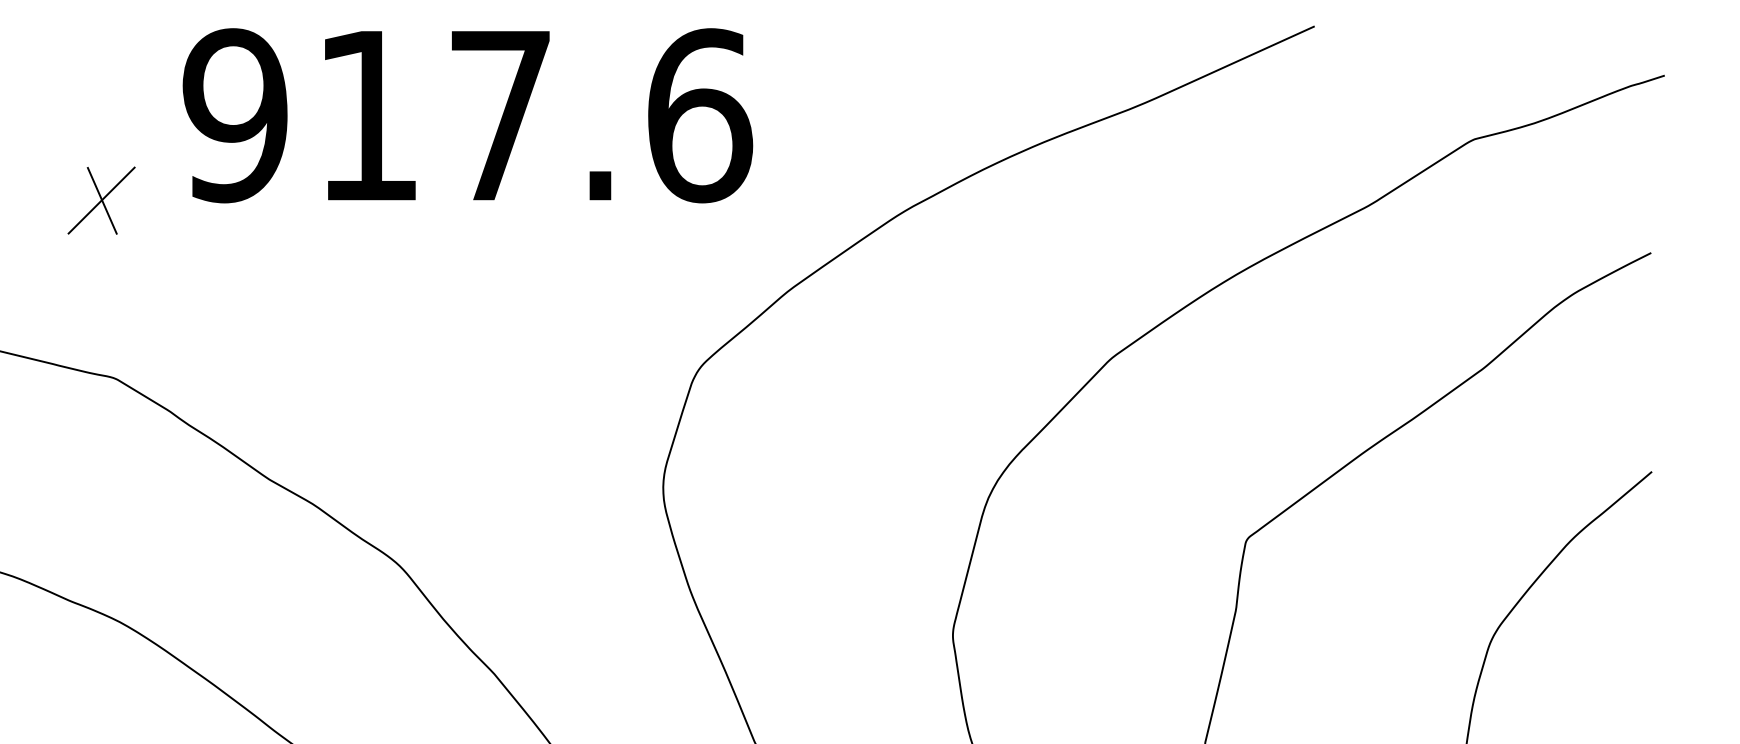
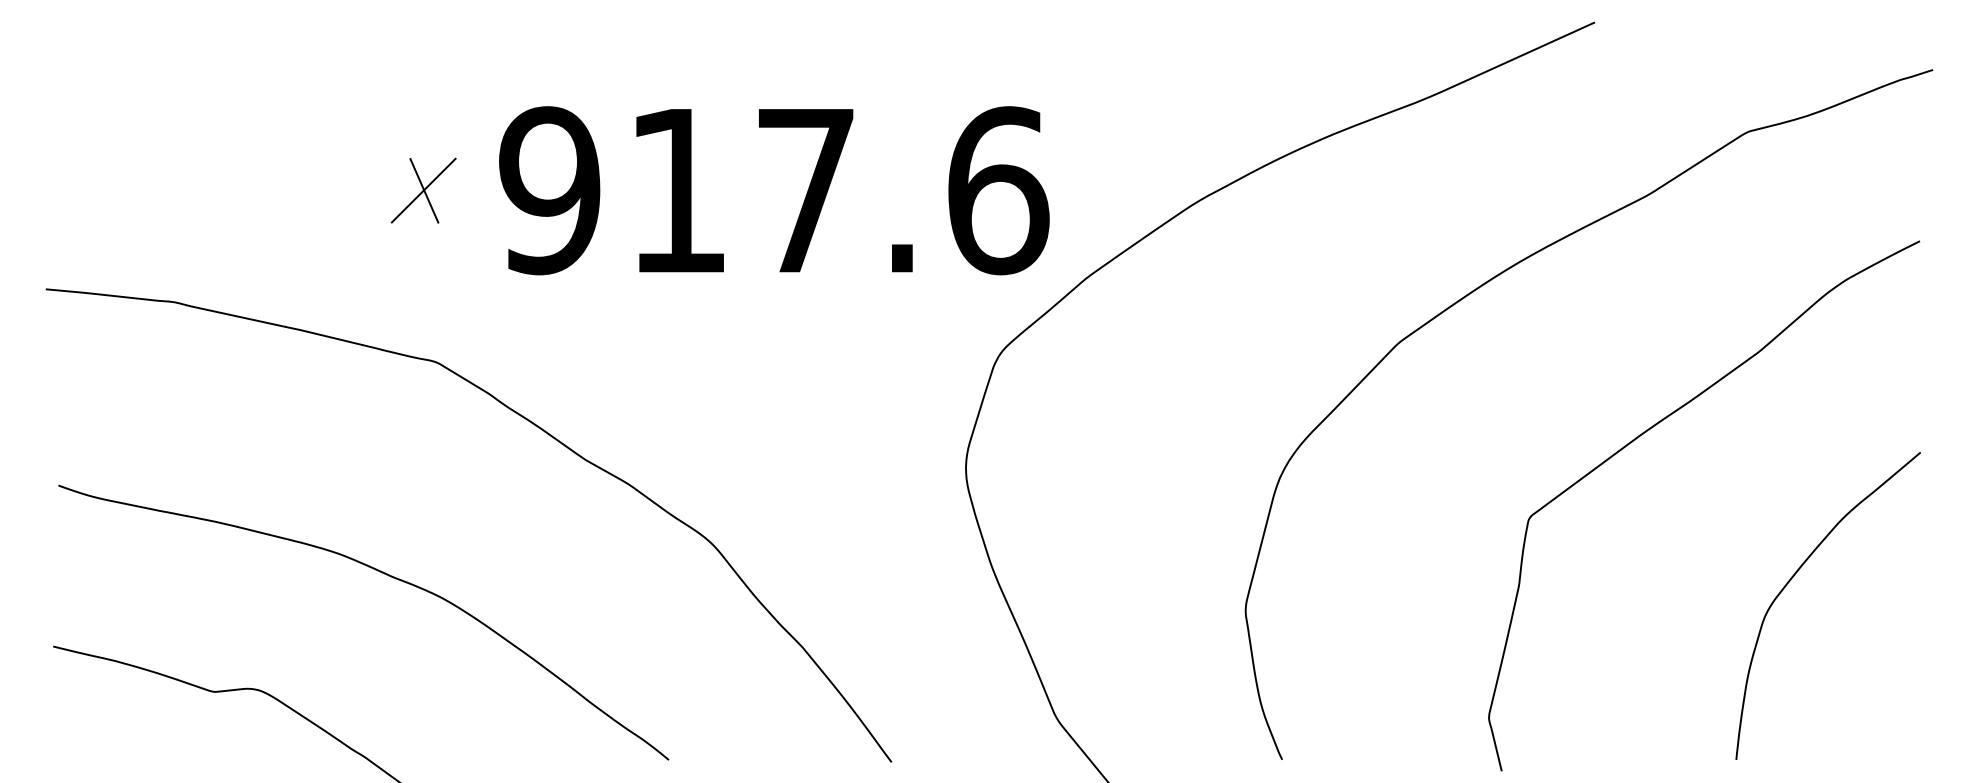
text: (468, 115) -> (774, 190), moved

